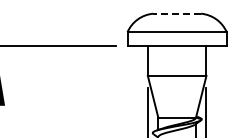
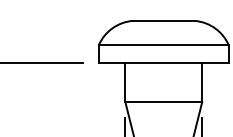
line: (177, 13) -> (164, 20), dashed -> solid

